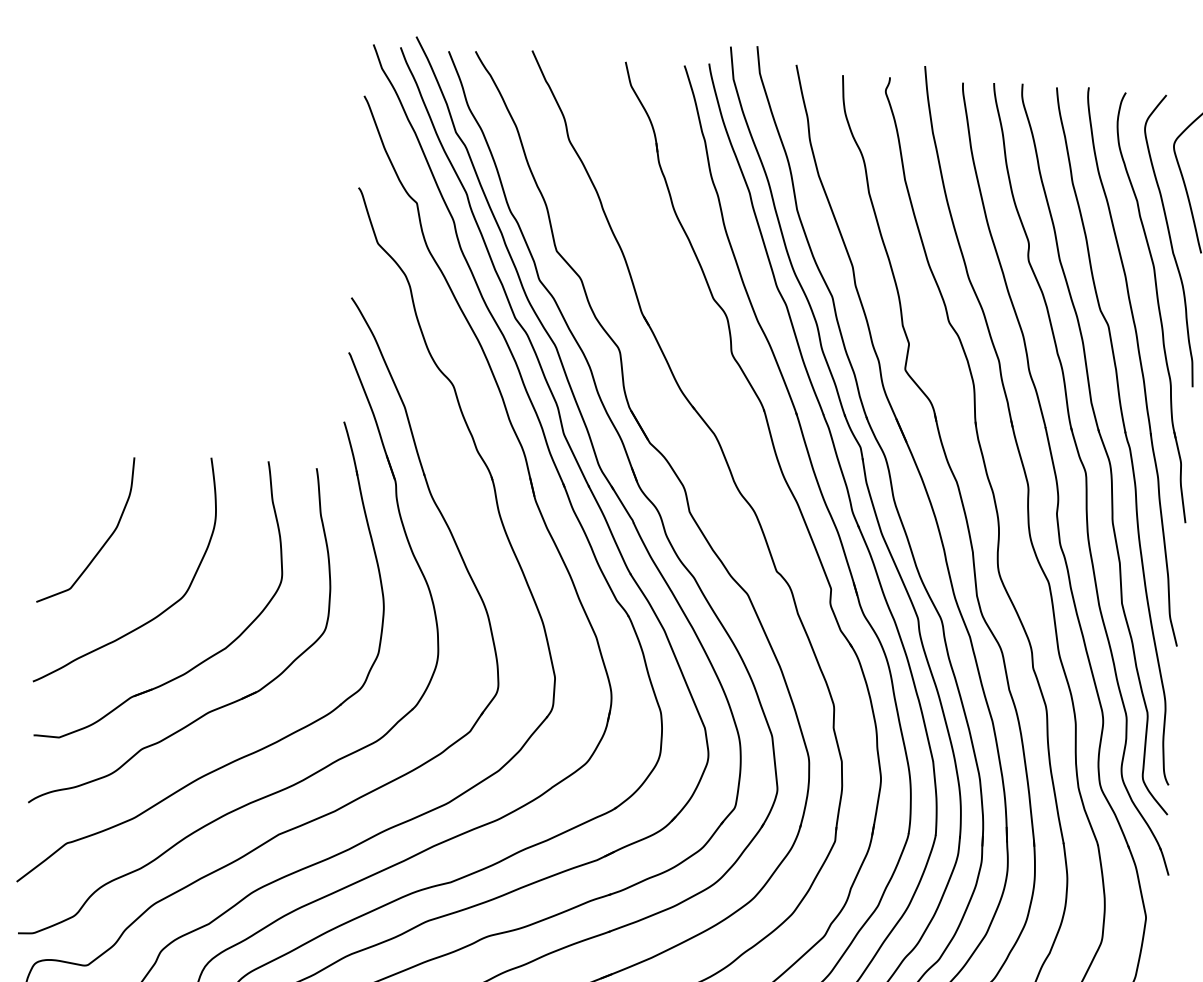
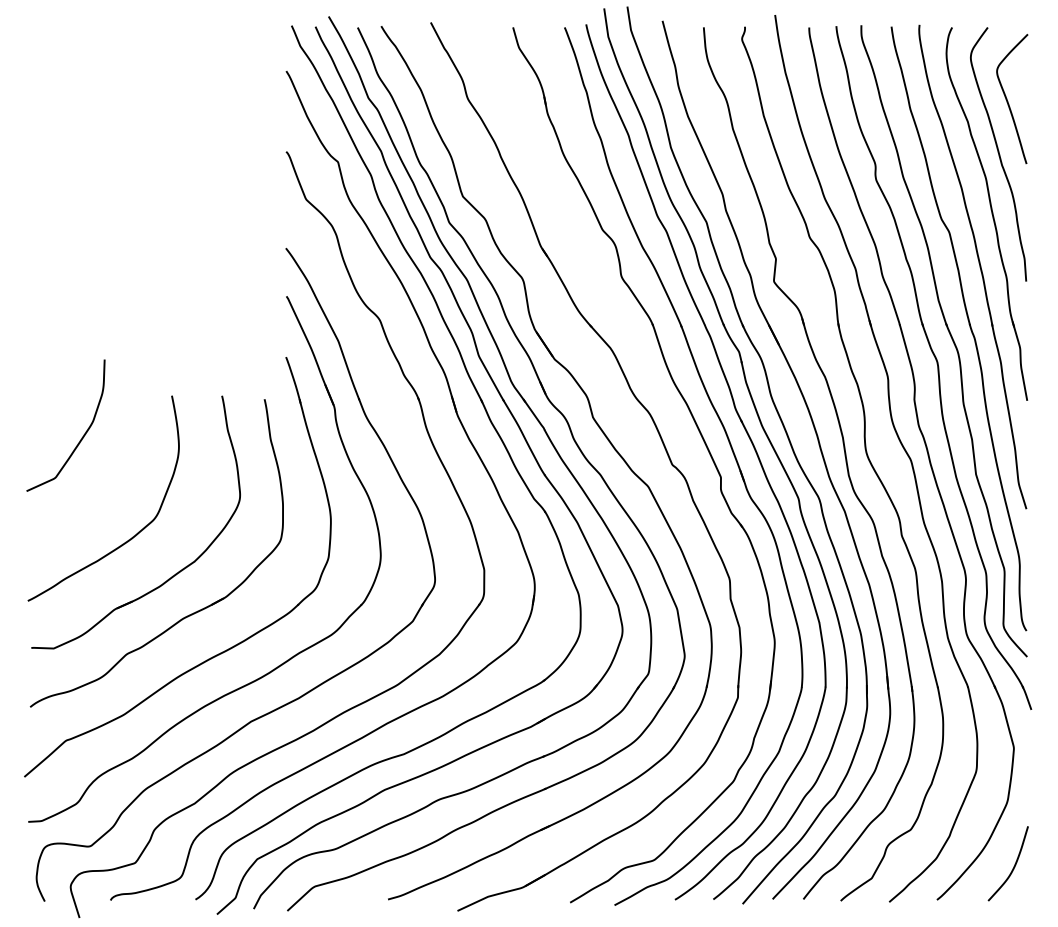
curve: (102, 544) -> (81, 437), moved

